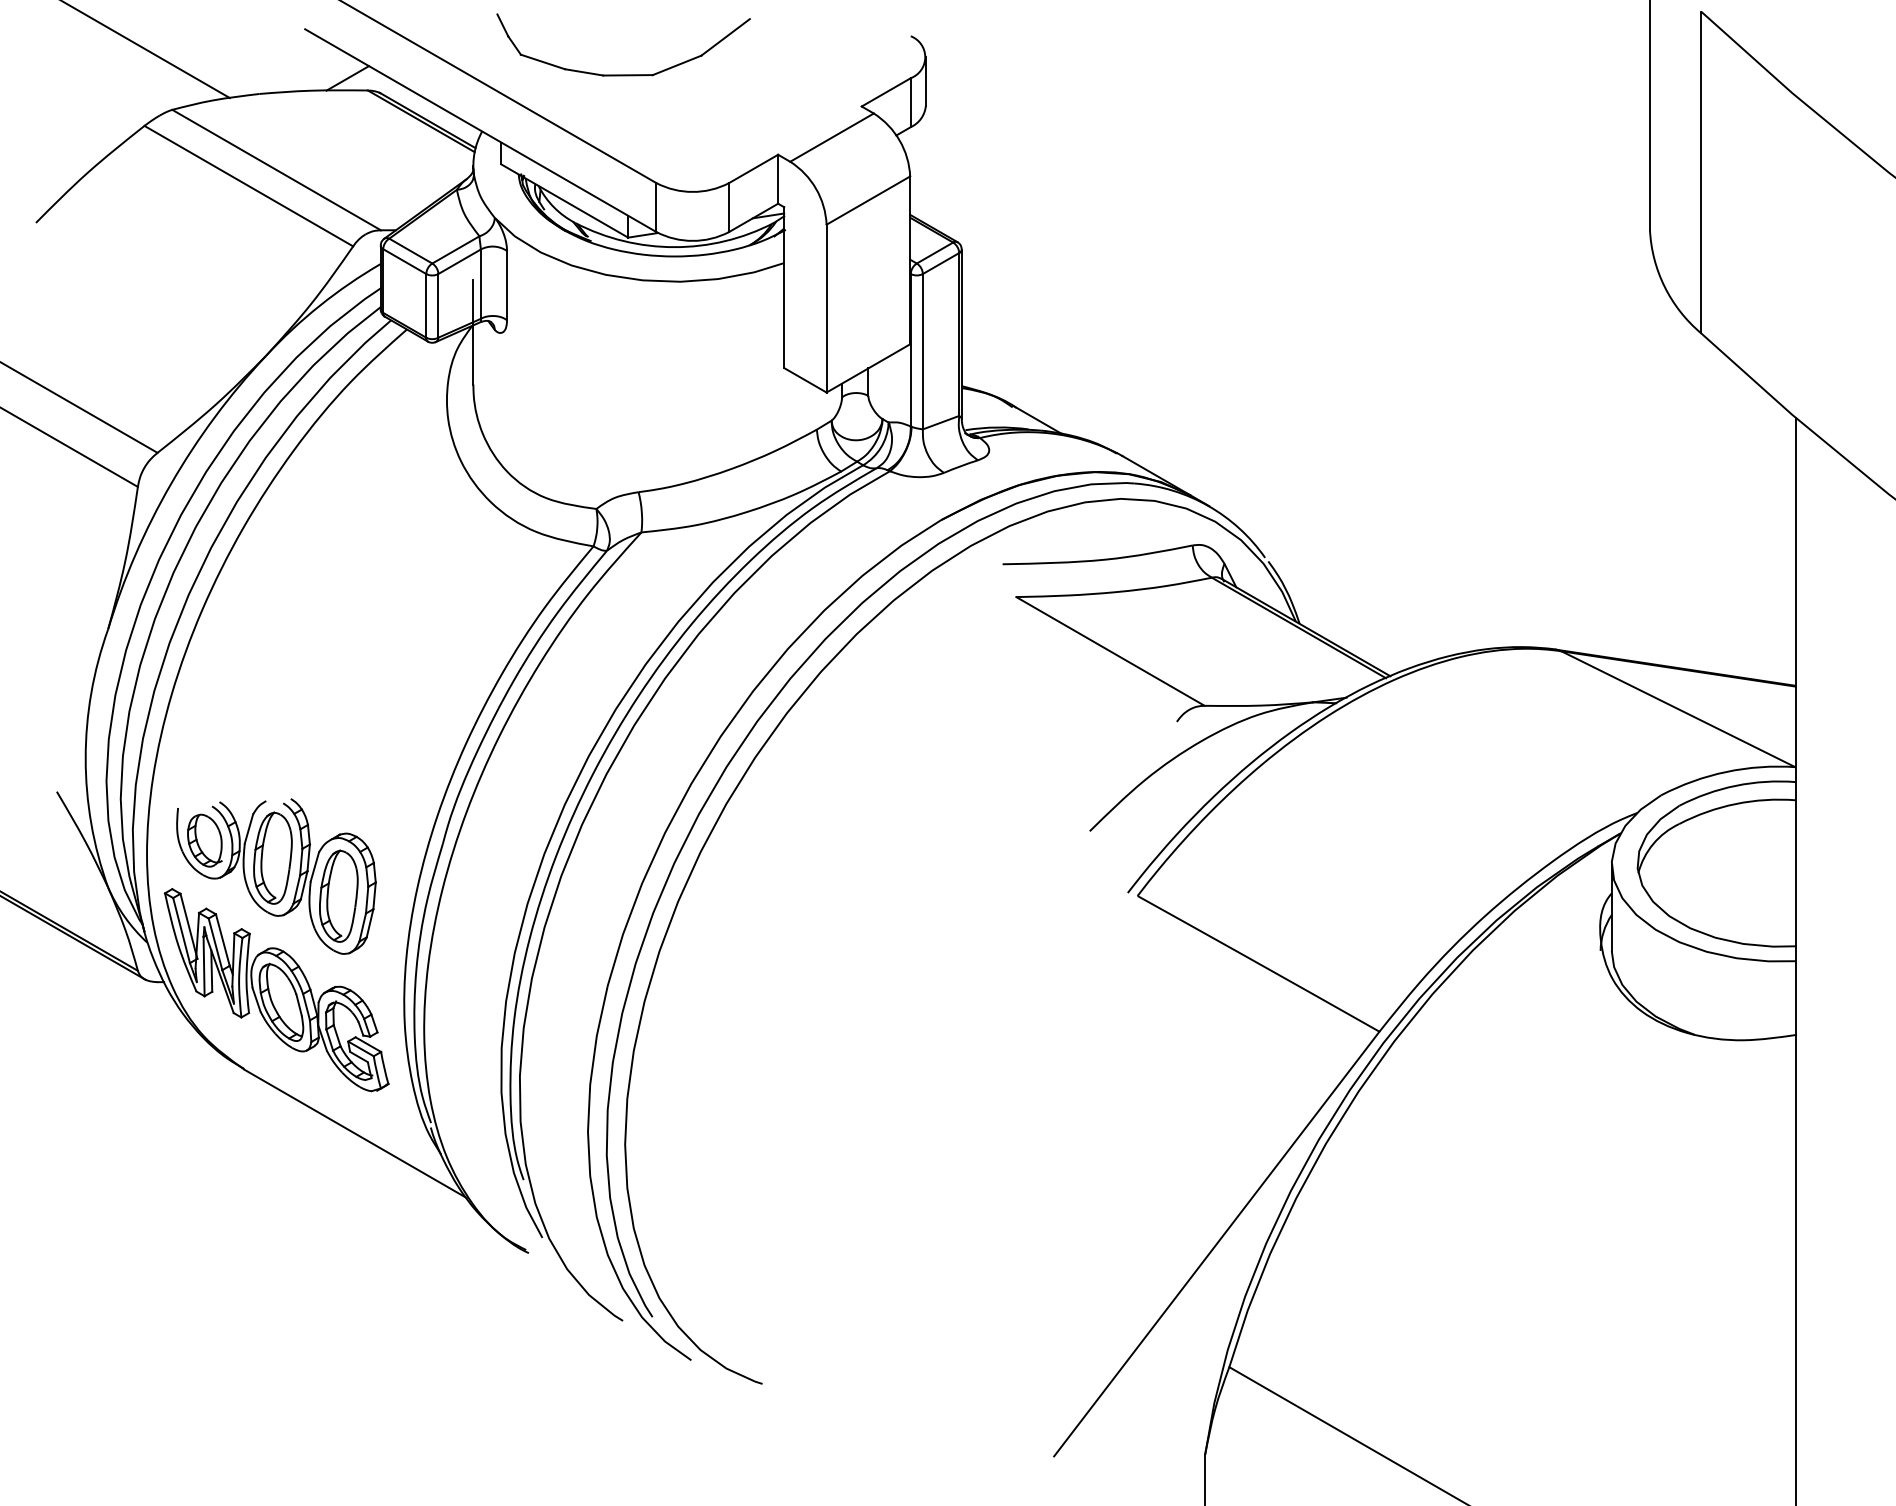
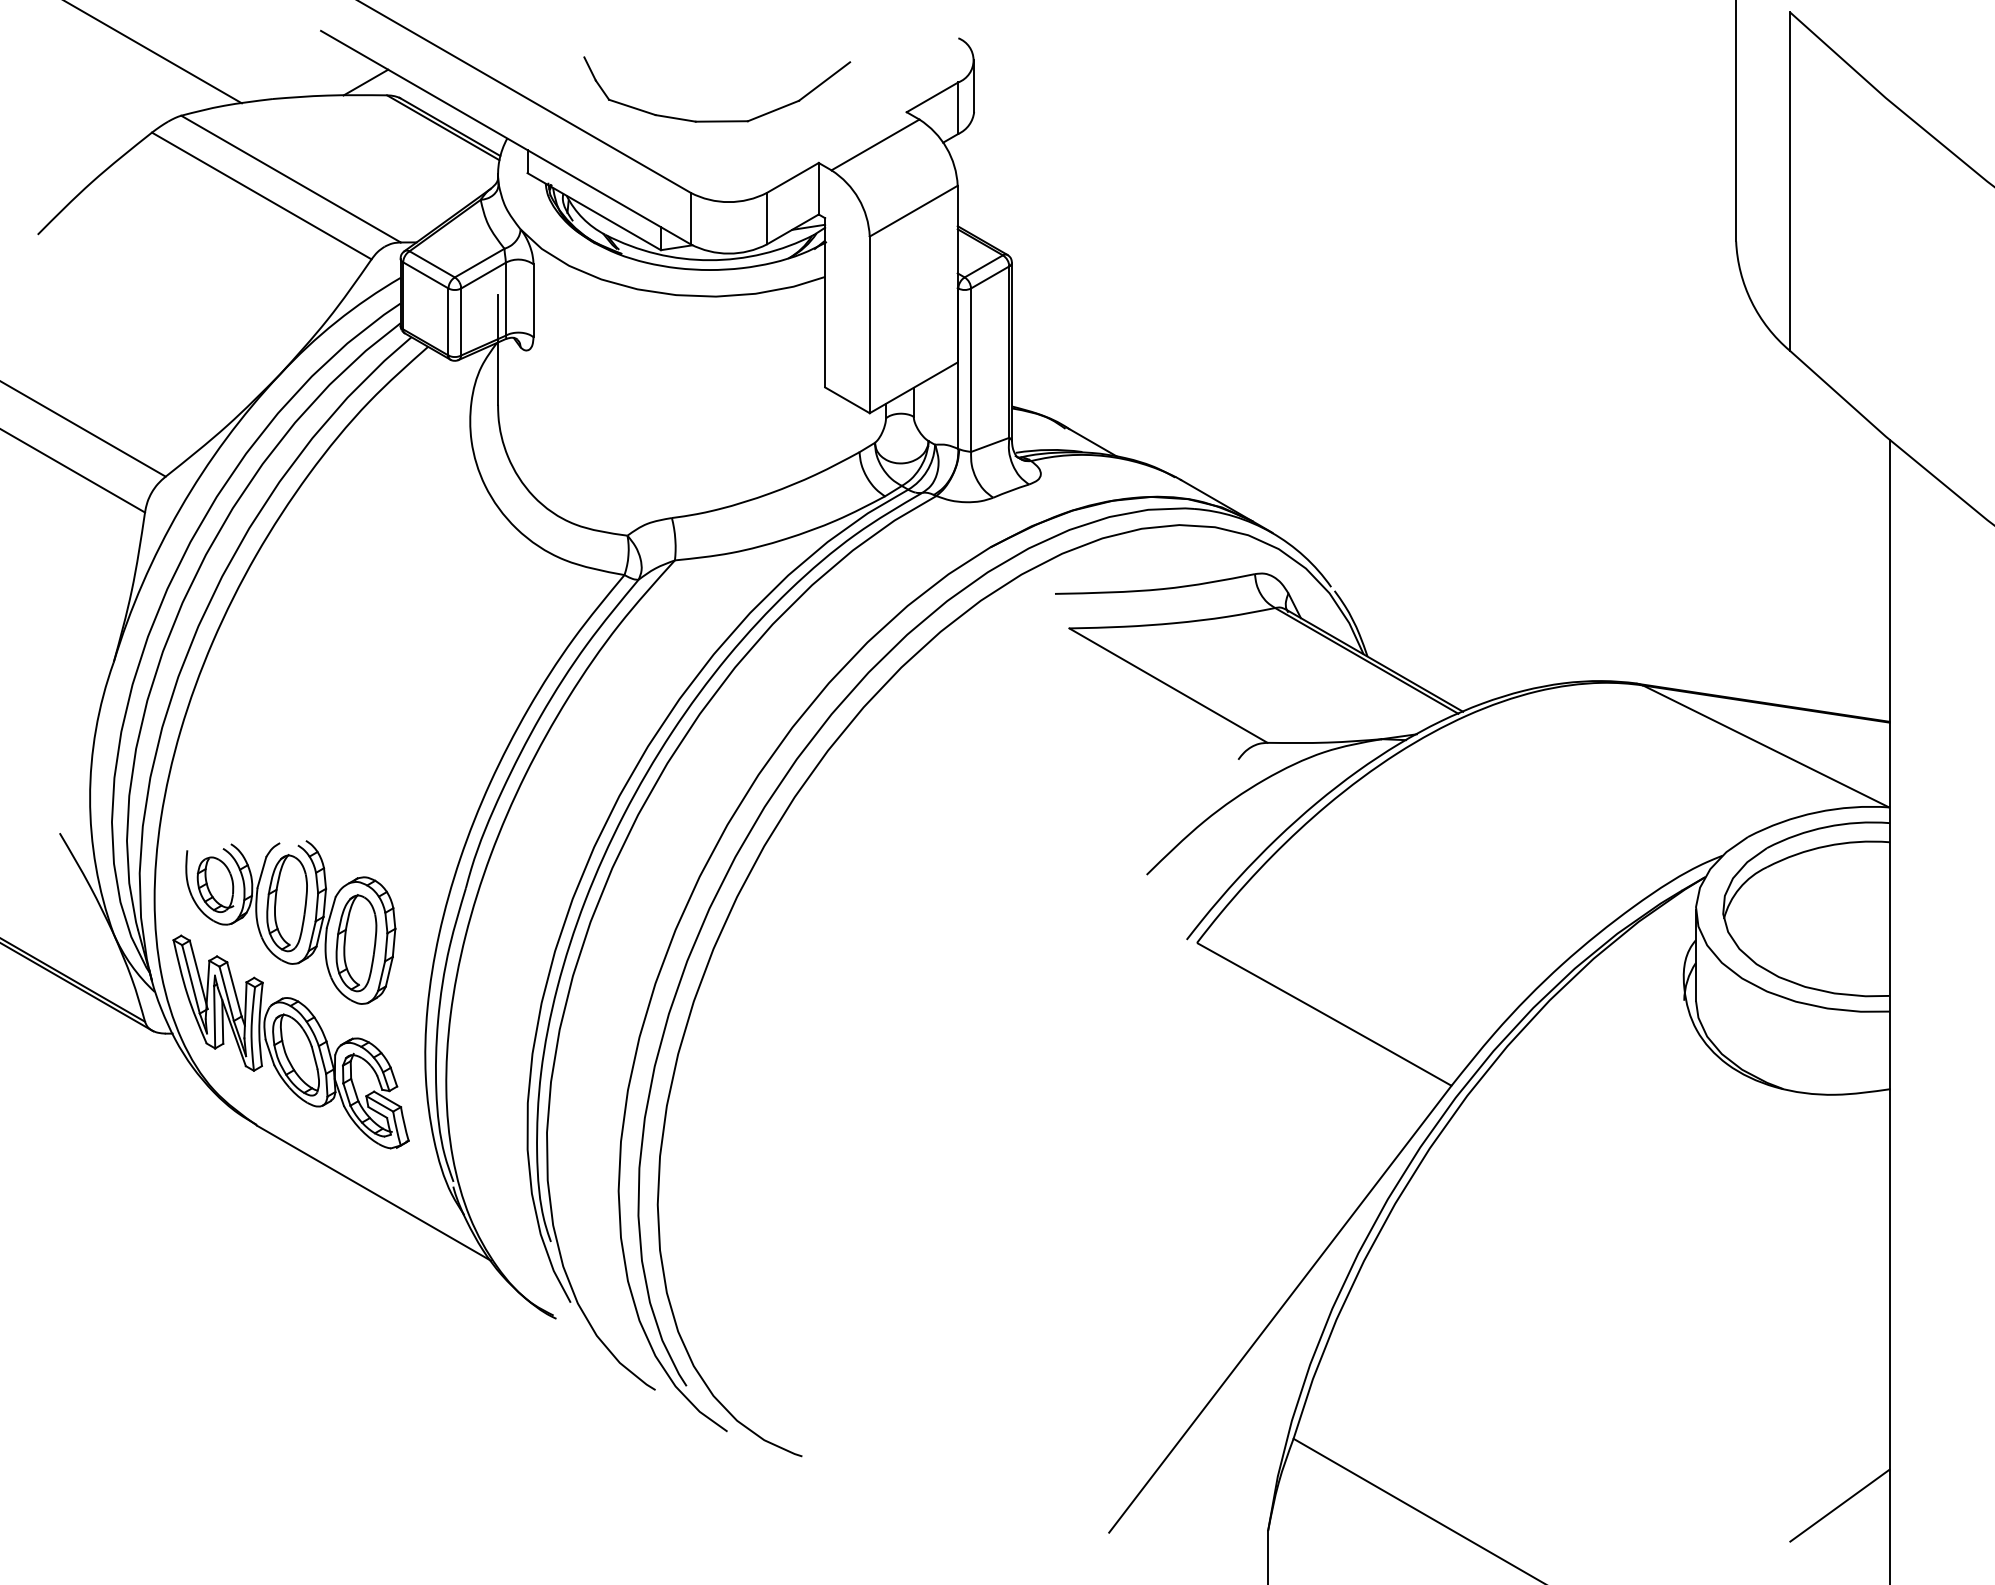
part: (623, 74) -> (717, 120), moved
line: (1748, 1430) -> (1839, 1505), added

